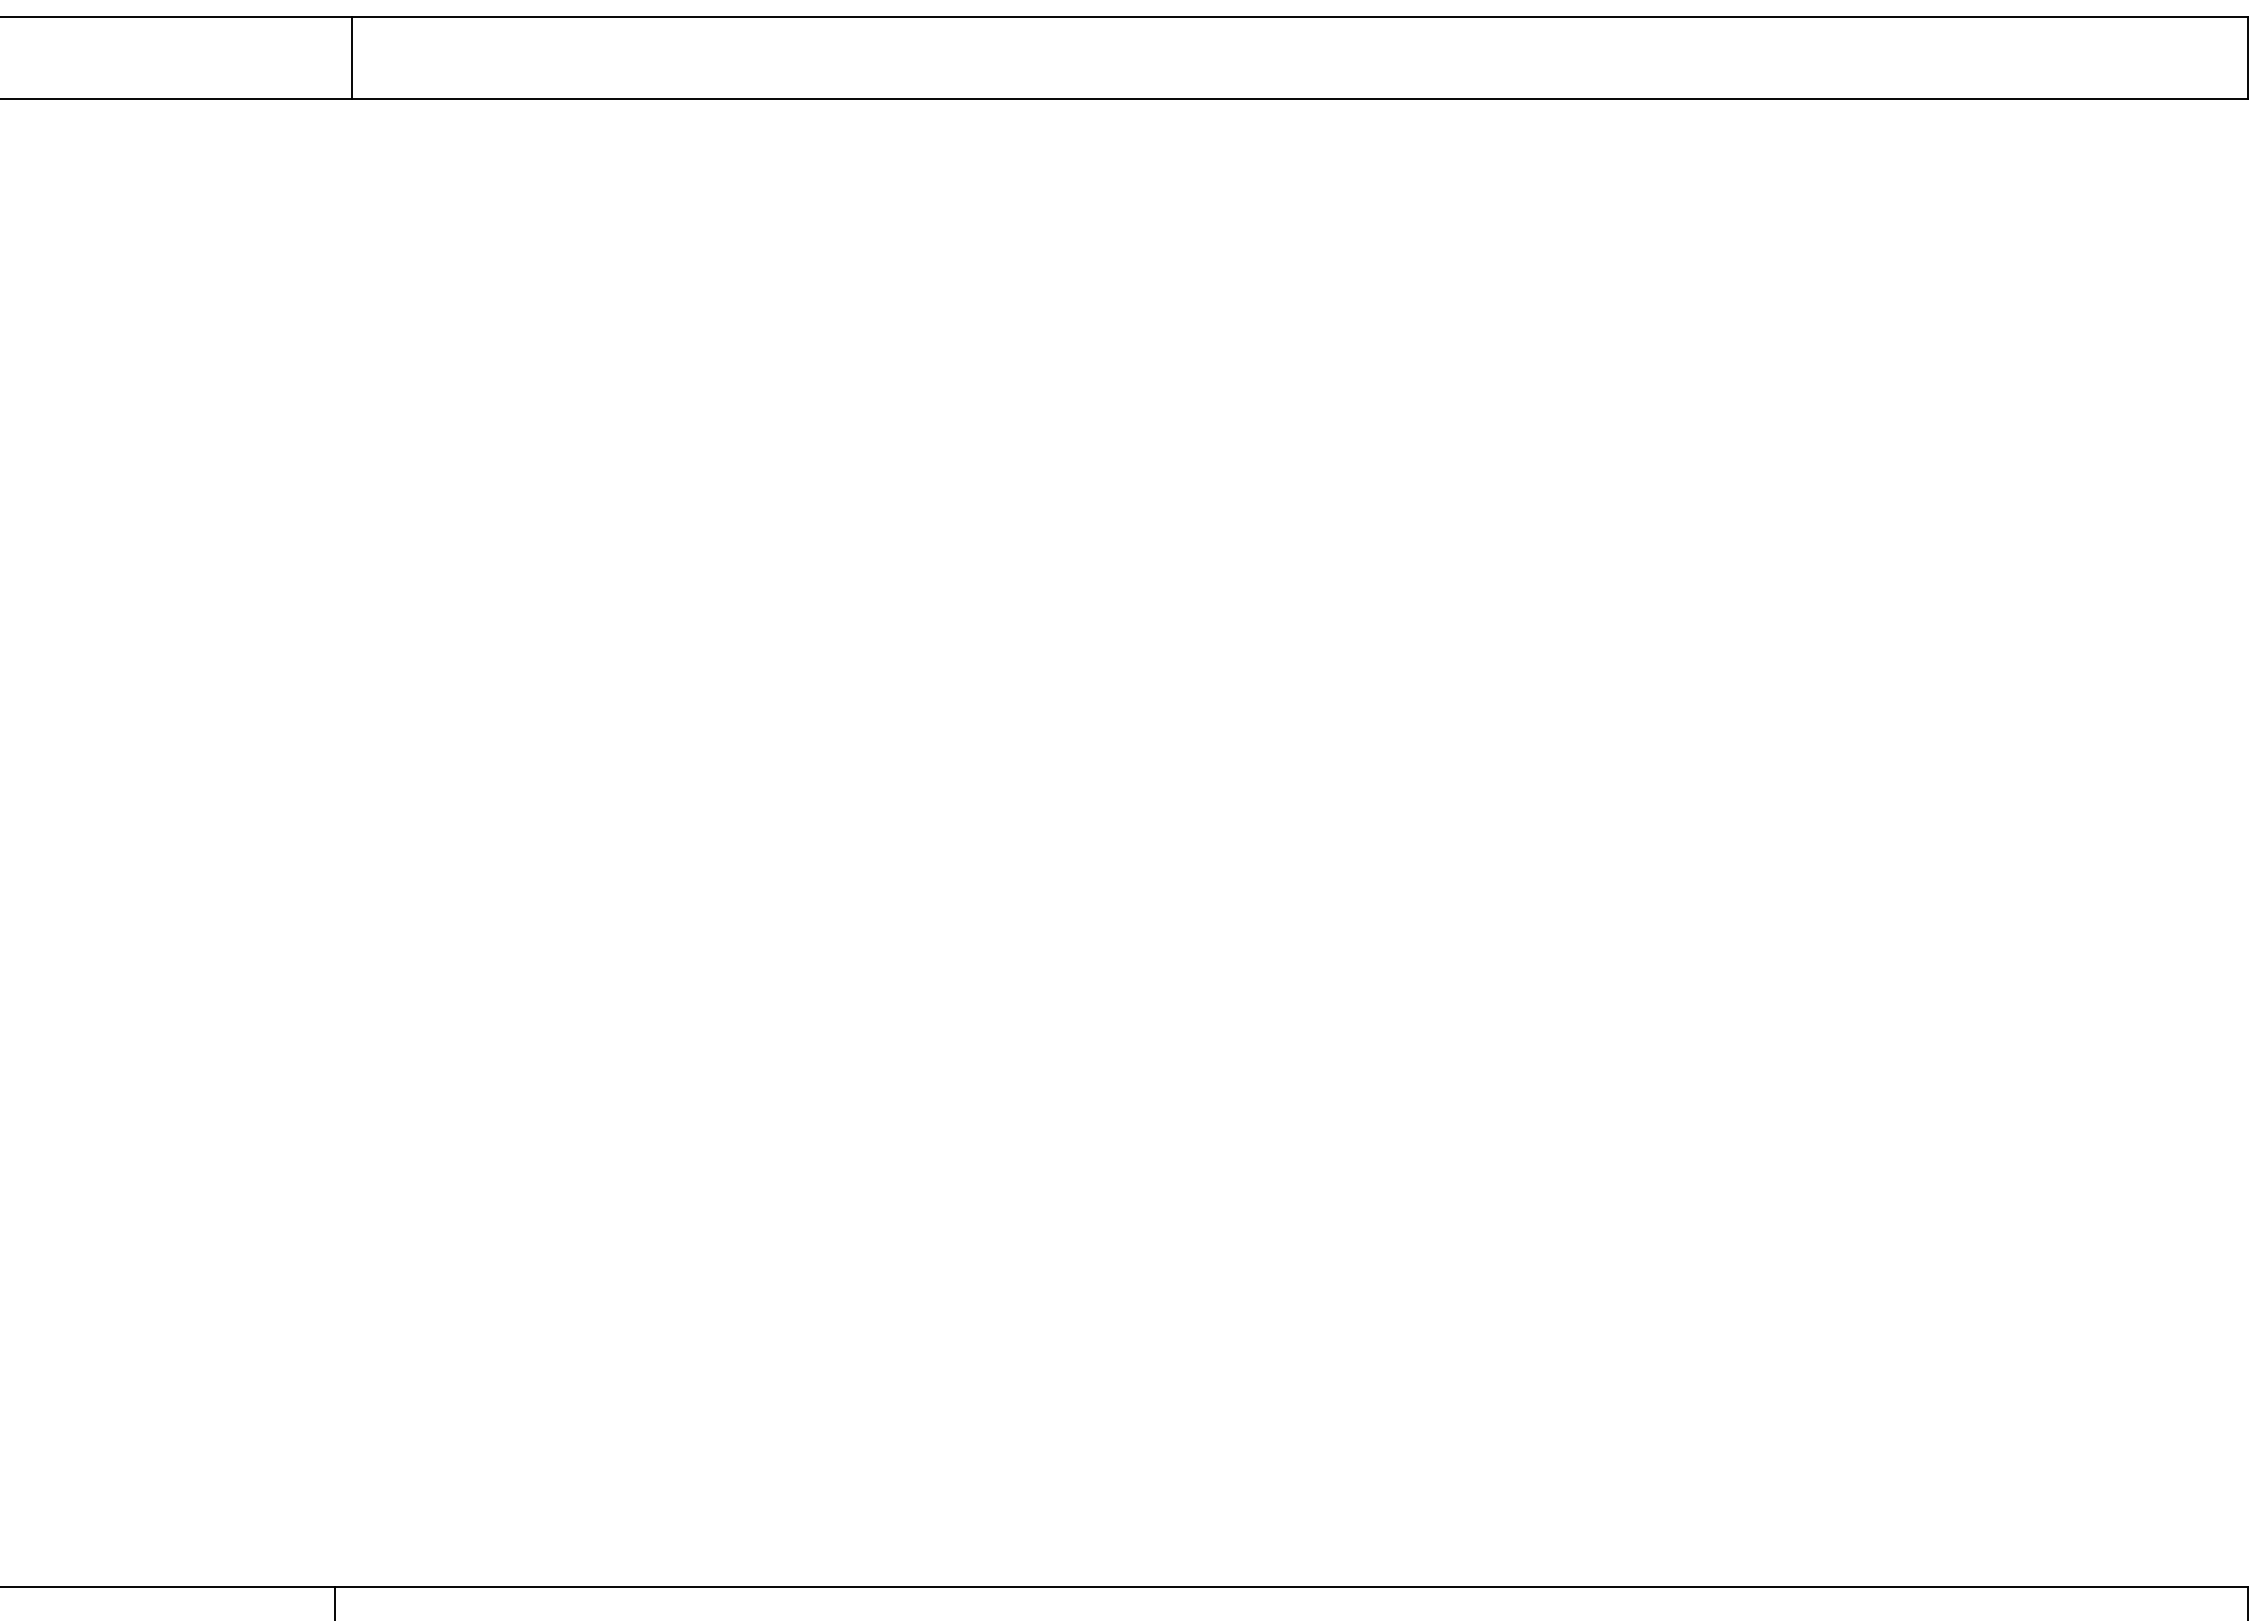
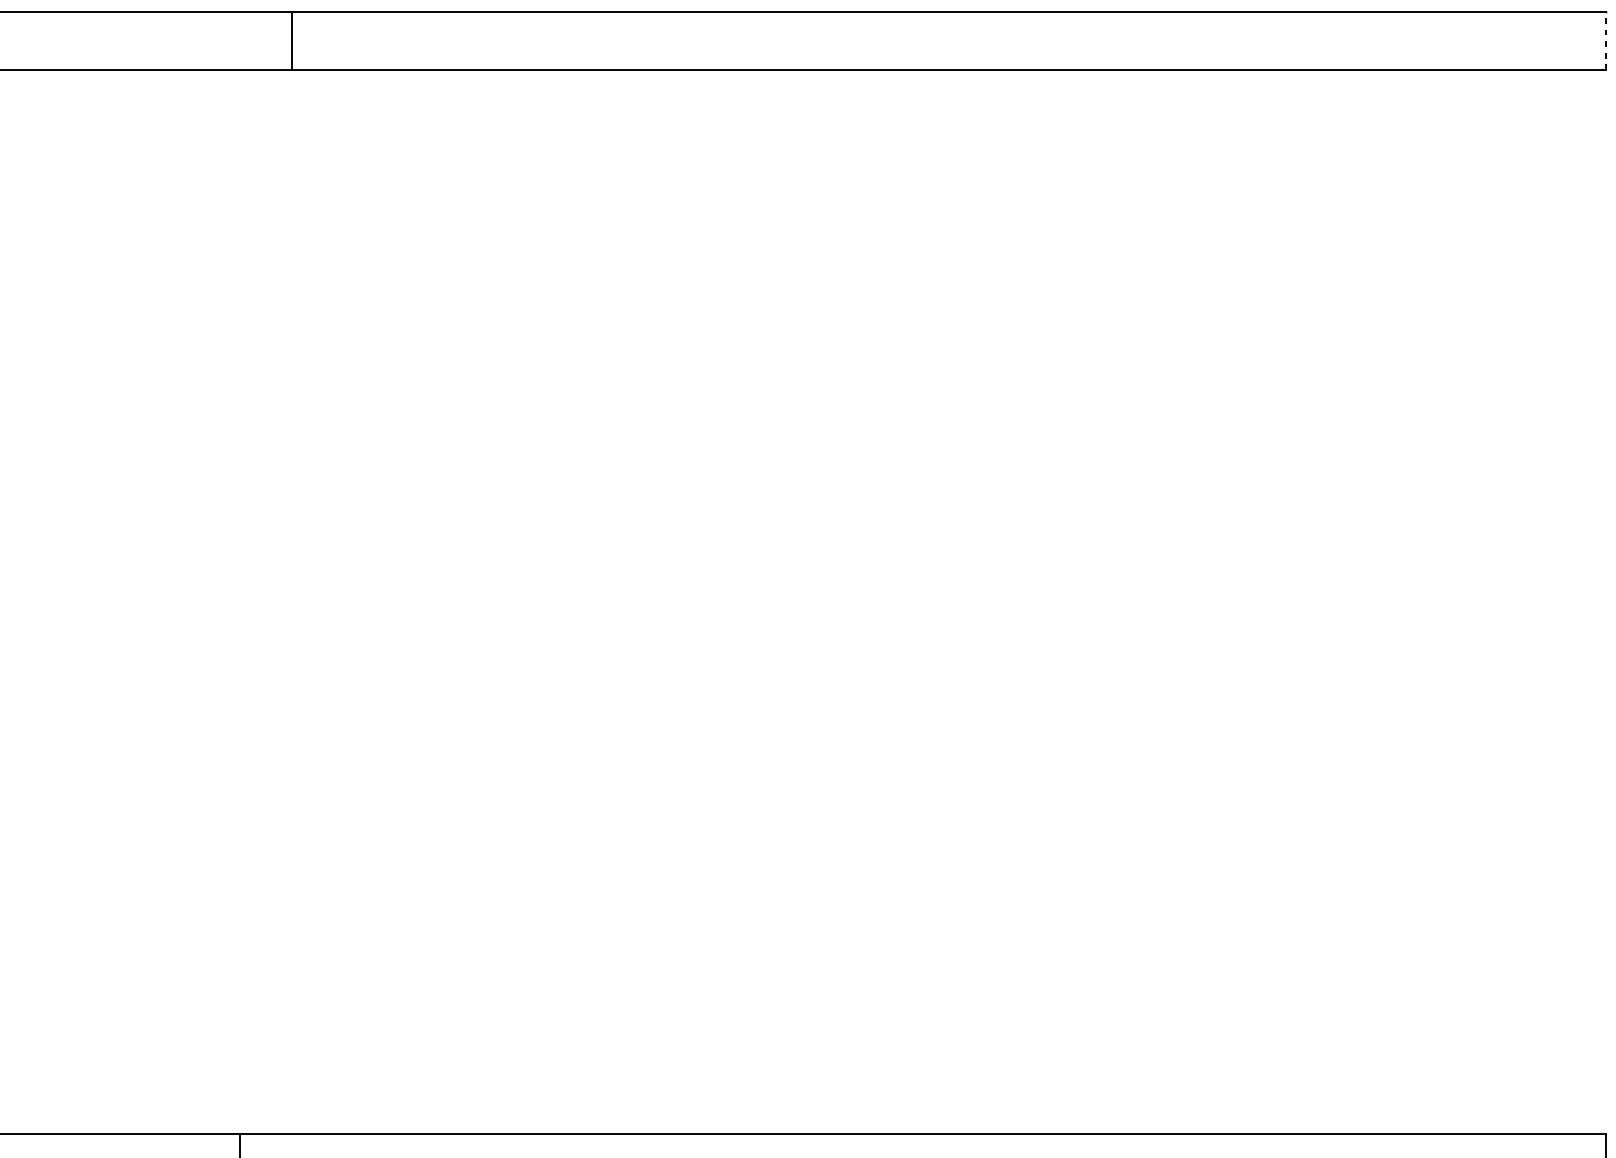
line: (351, 57) -> (292, 40), moved
line: (2247, 57) -> (1606, 40), solid -> dashed

